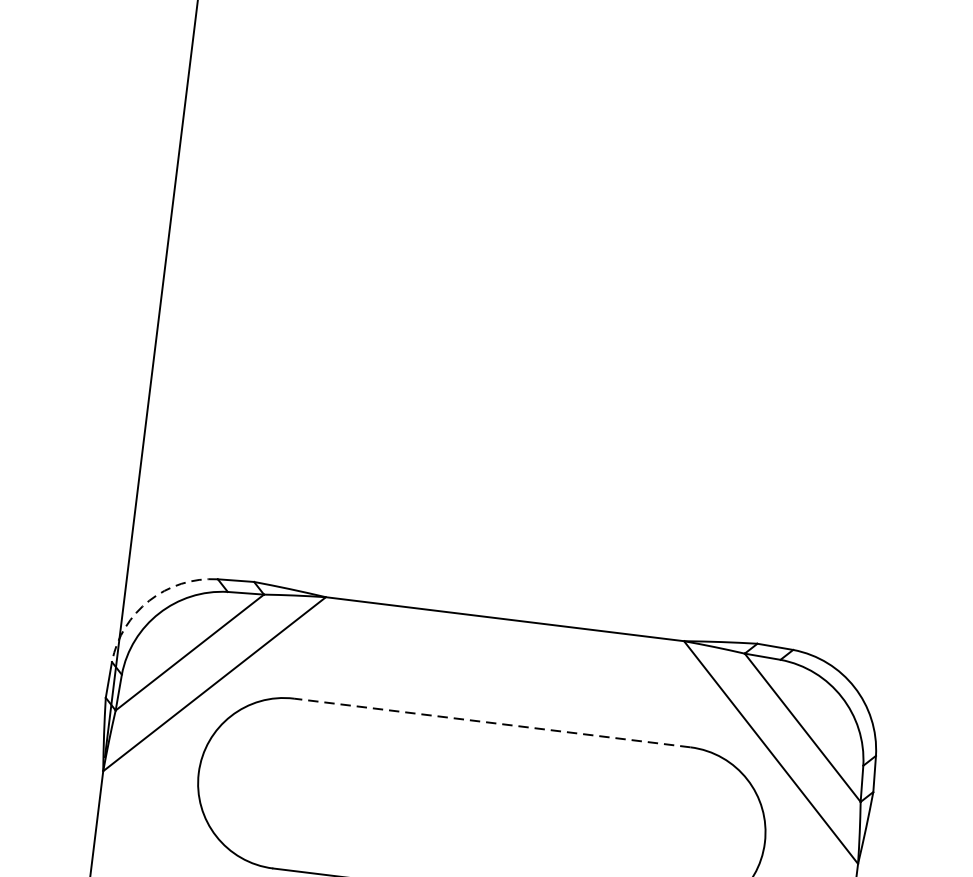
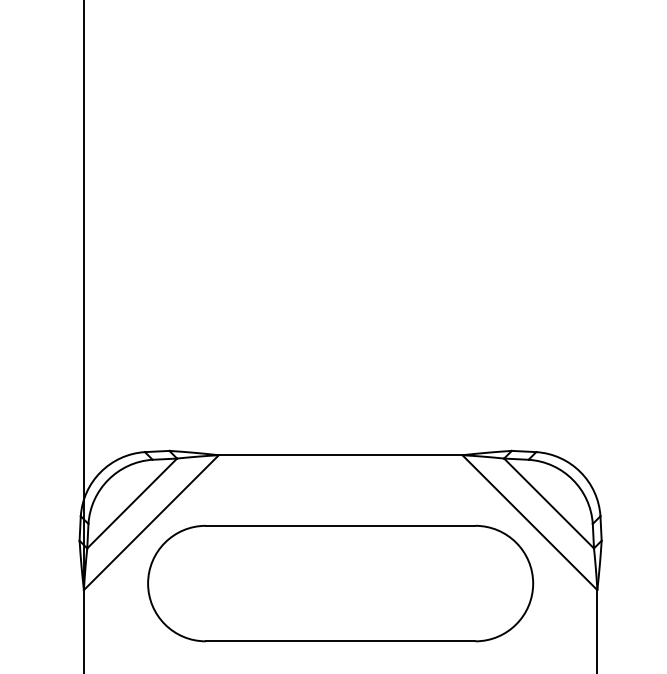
arc: (148, 601) -> (100, 472), dashed -> solid
line: (492, 722) -> (340, 525), dashed -> solid

